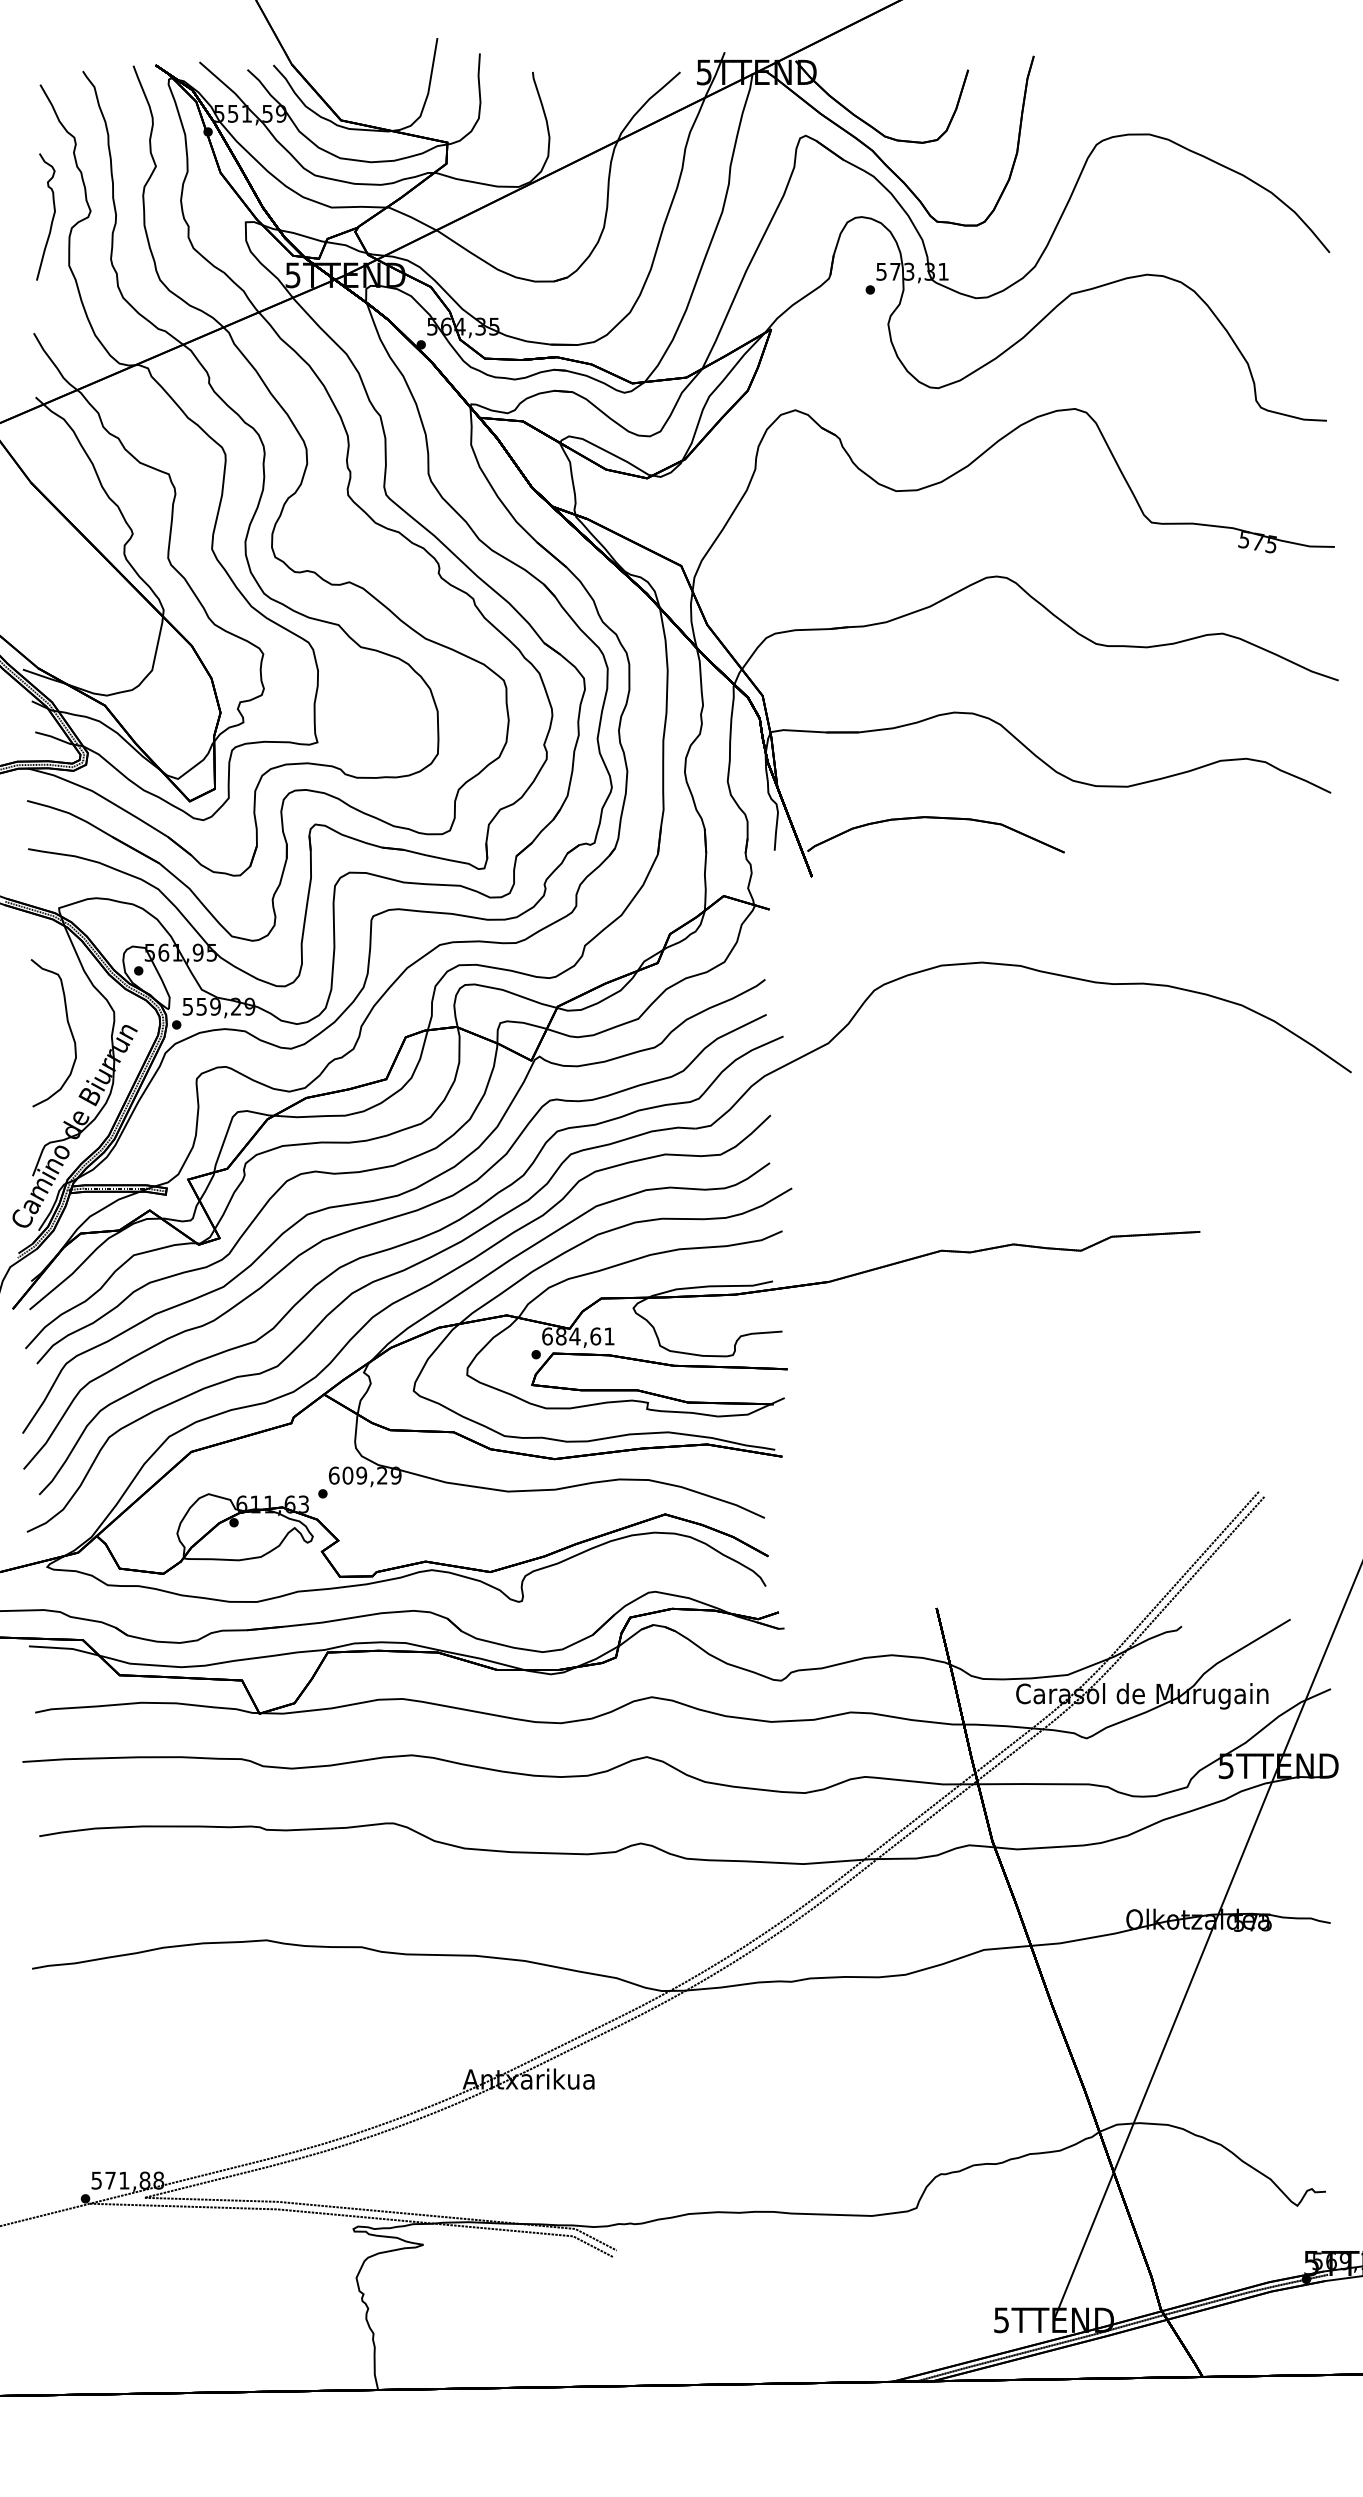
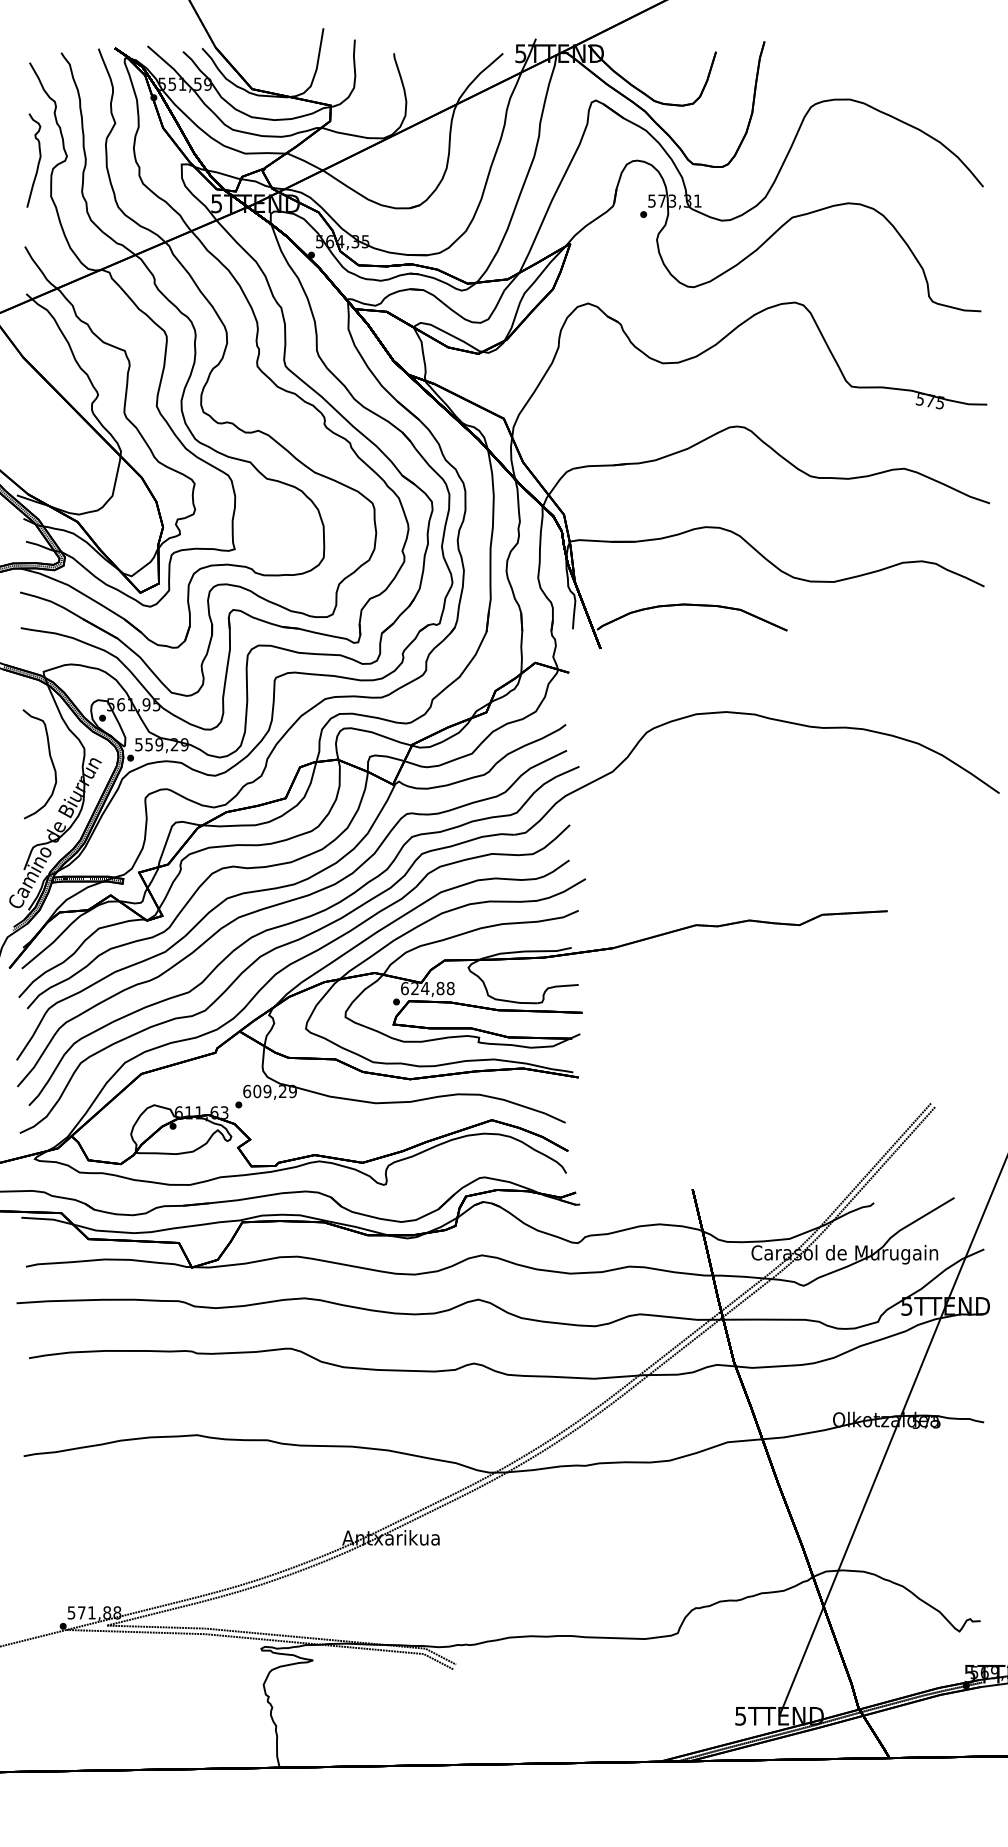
text: (585, 1336) -> (432, 988), 684,61 -> 624,88

